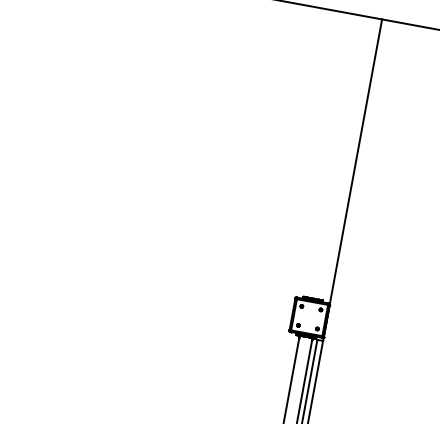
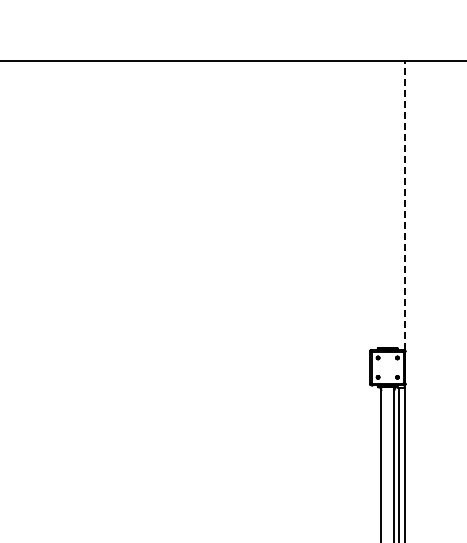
line: (356, 161) -> (405, 205), solid -> dashed

